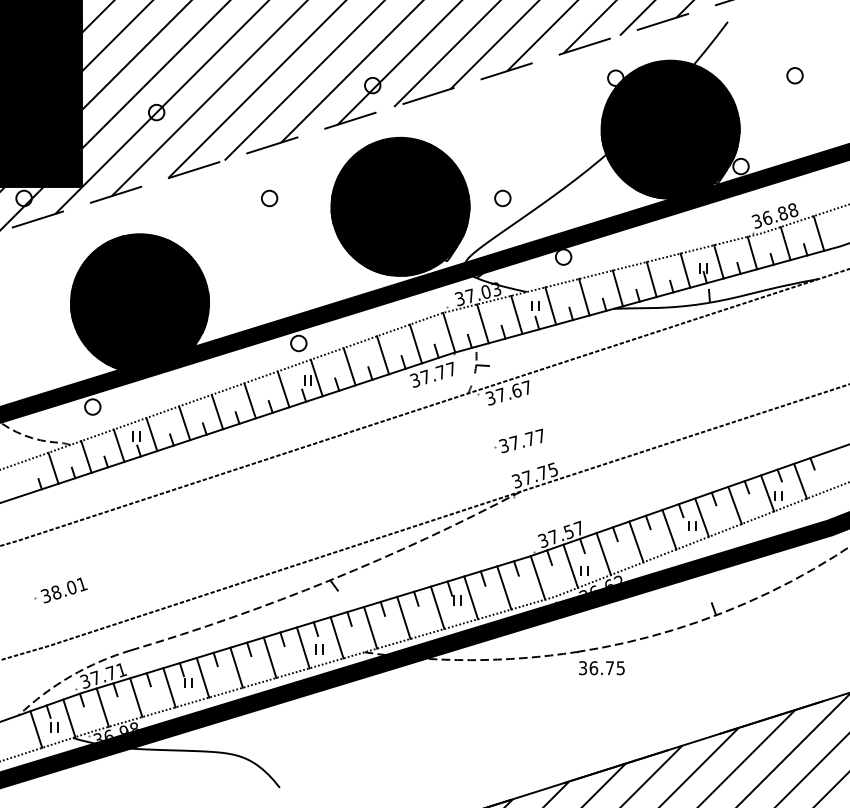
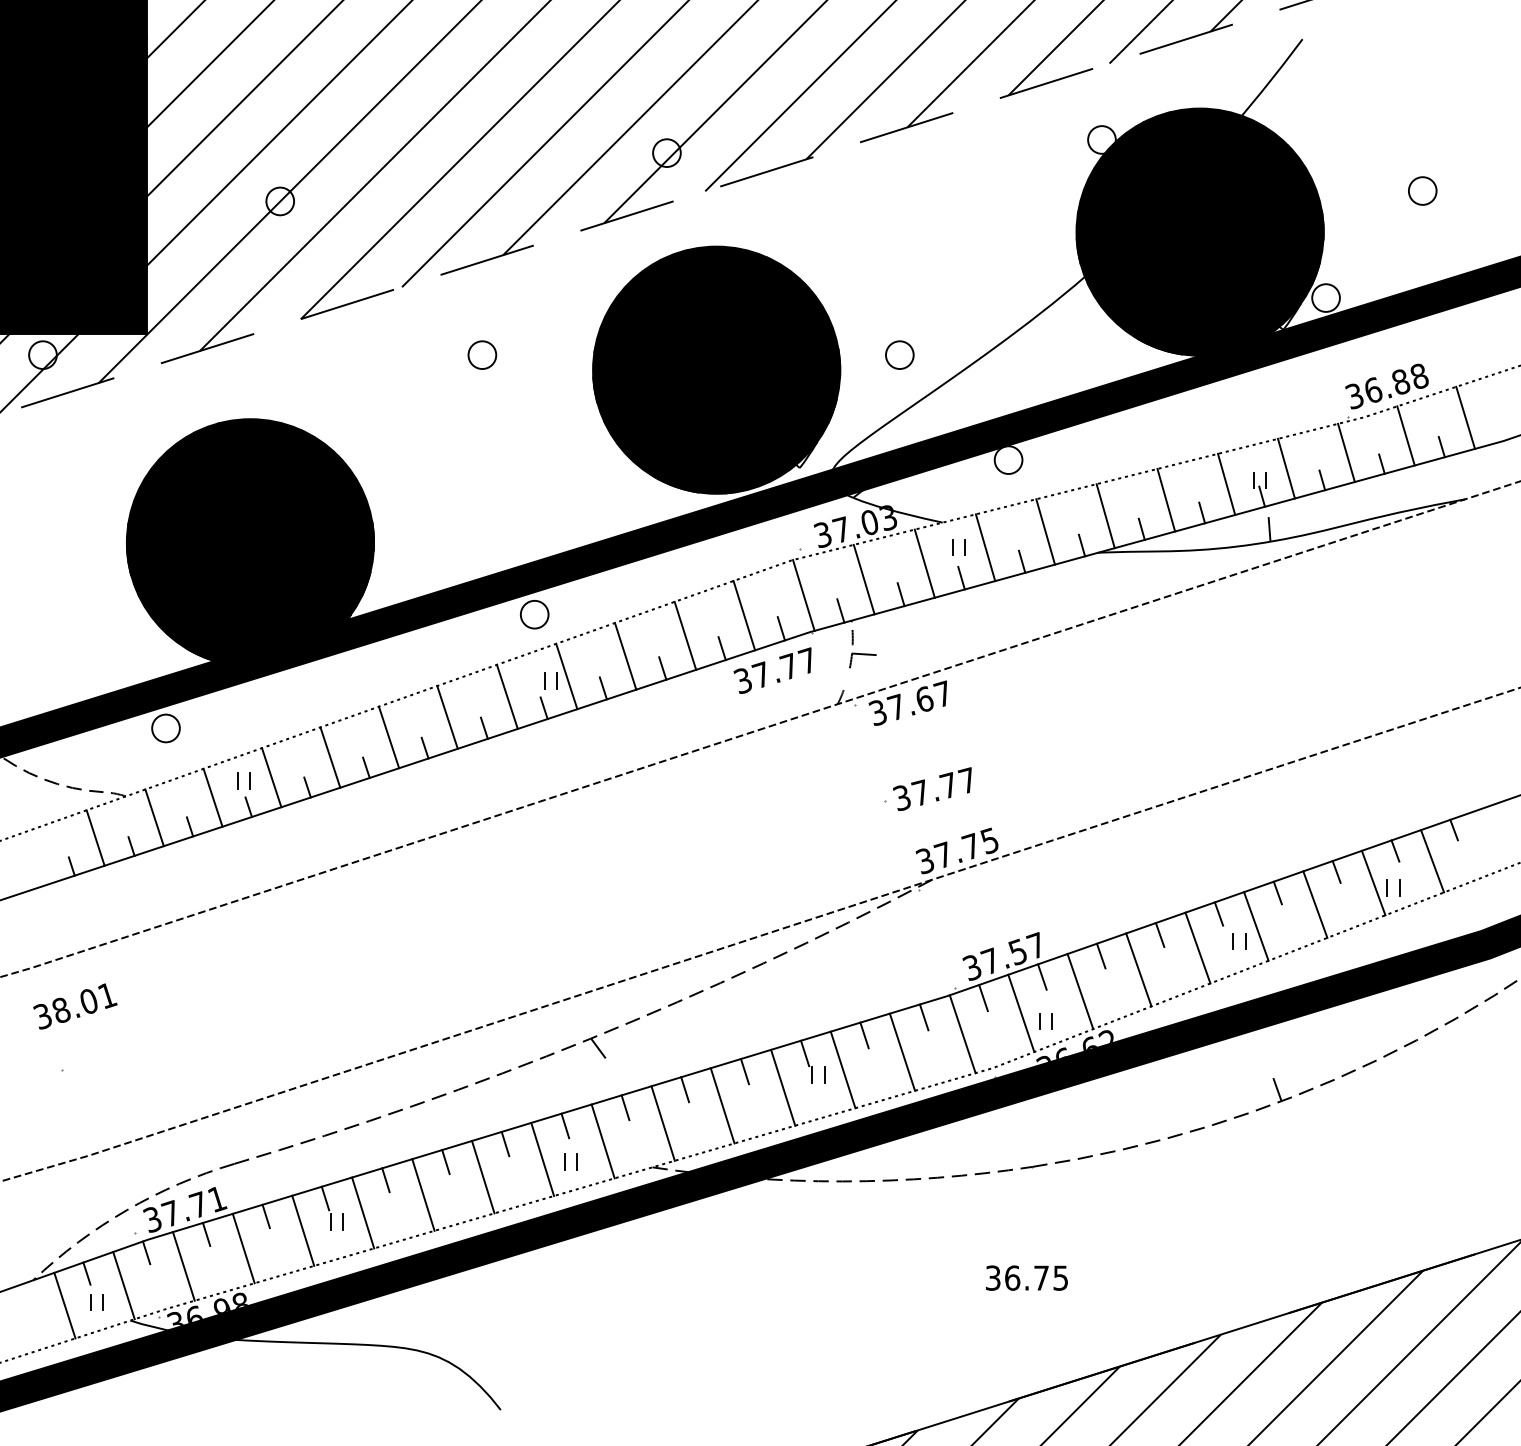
part: (794, 75) -> (1421, 190), moved
text: (63, 590) -> (74, 1006), moved
text: (601, 668) -> (1026, 1278), moved

